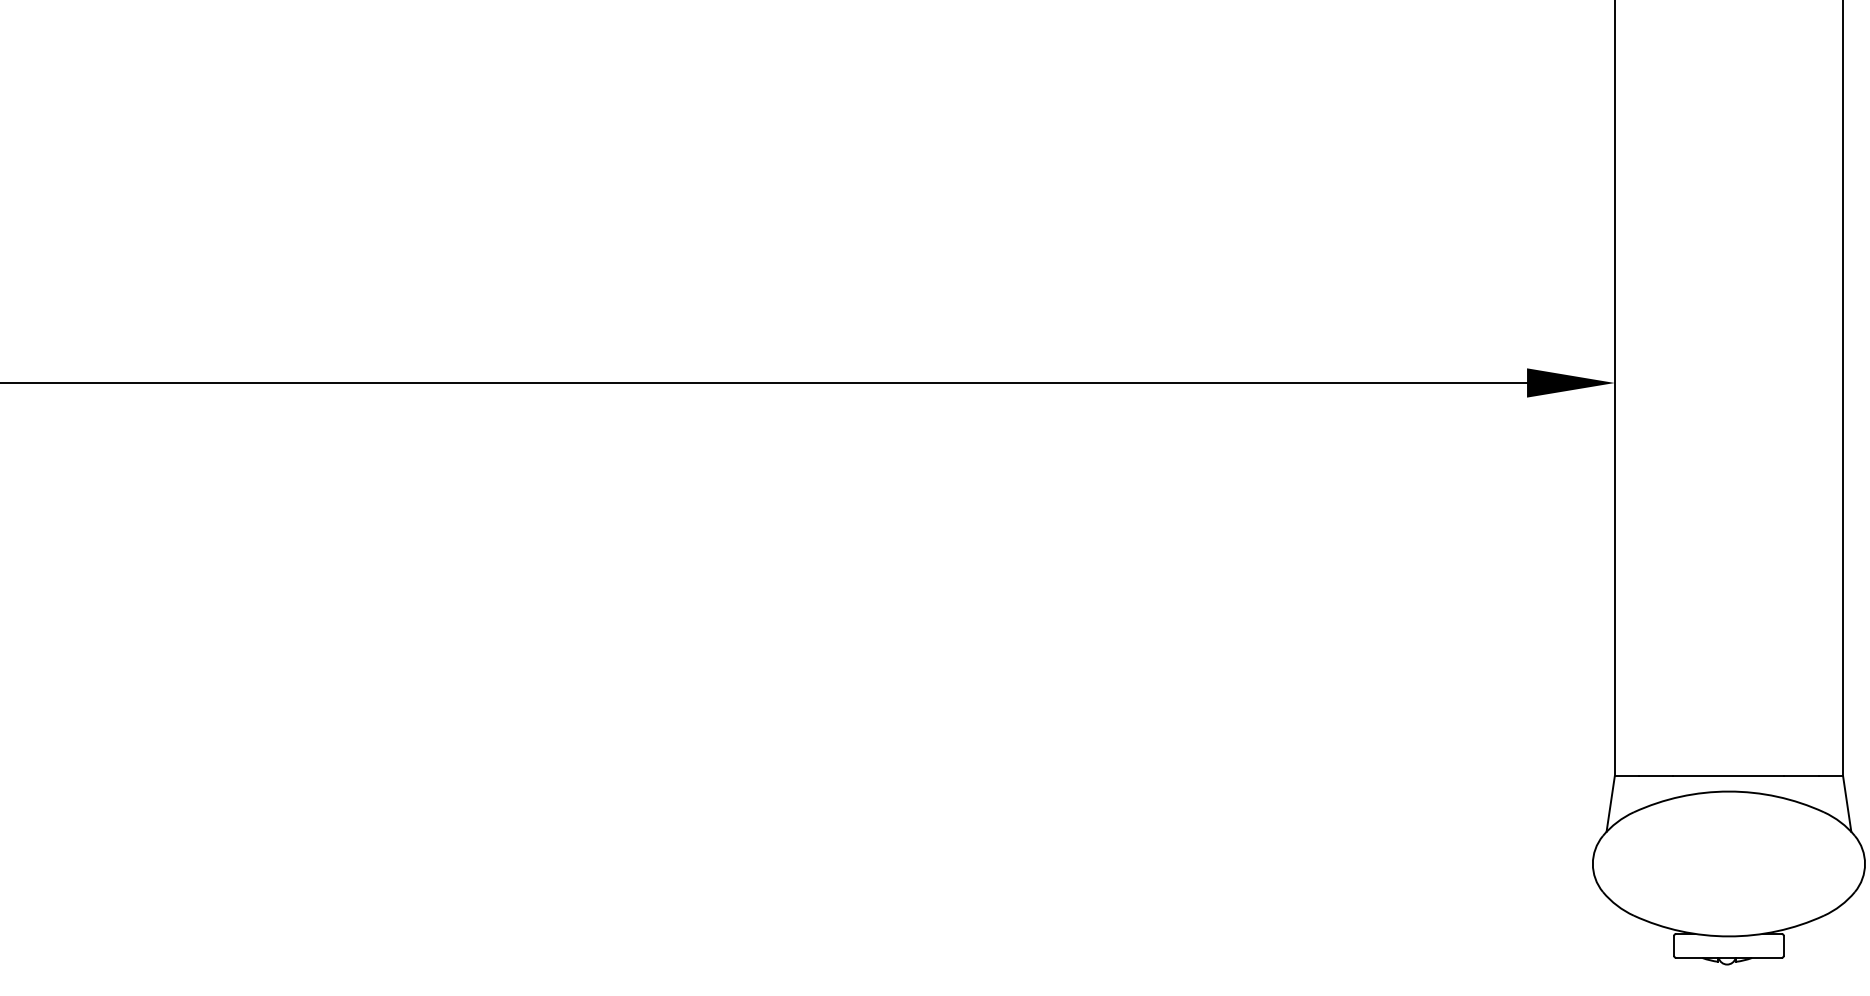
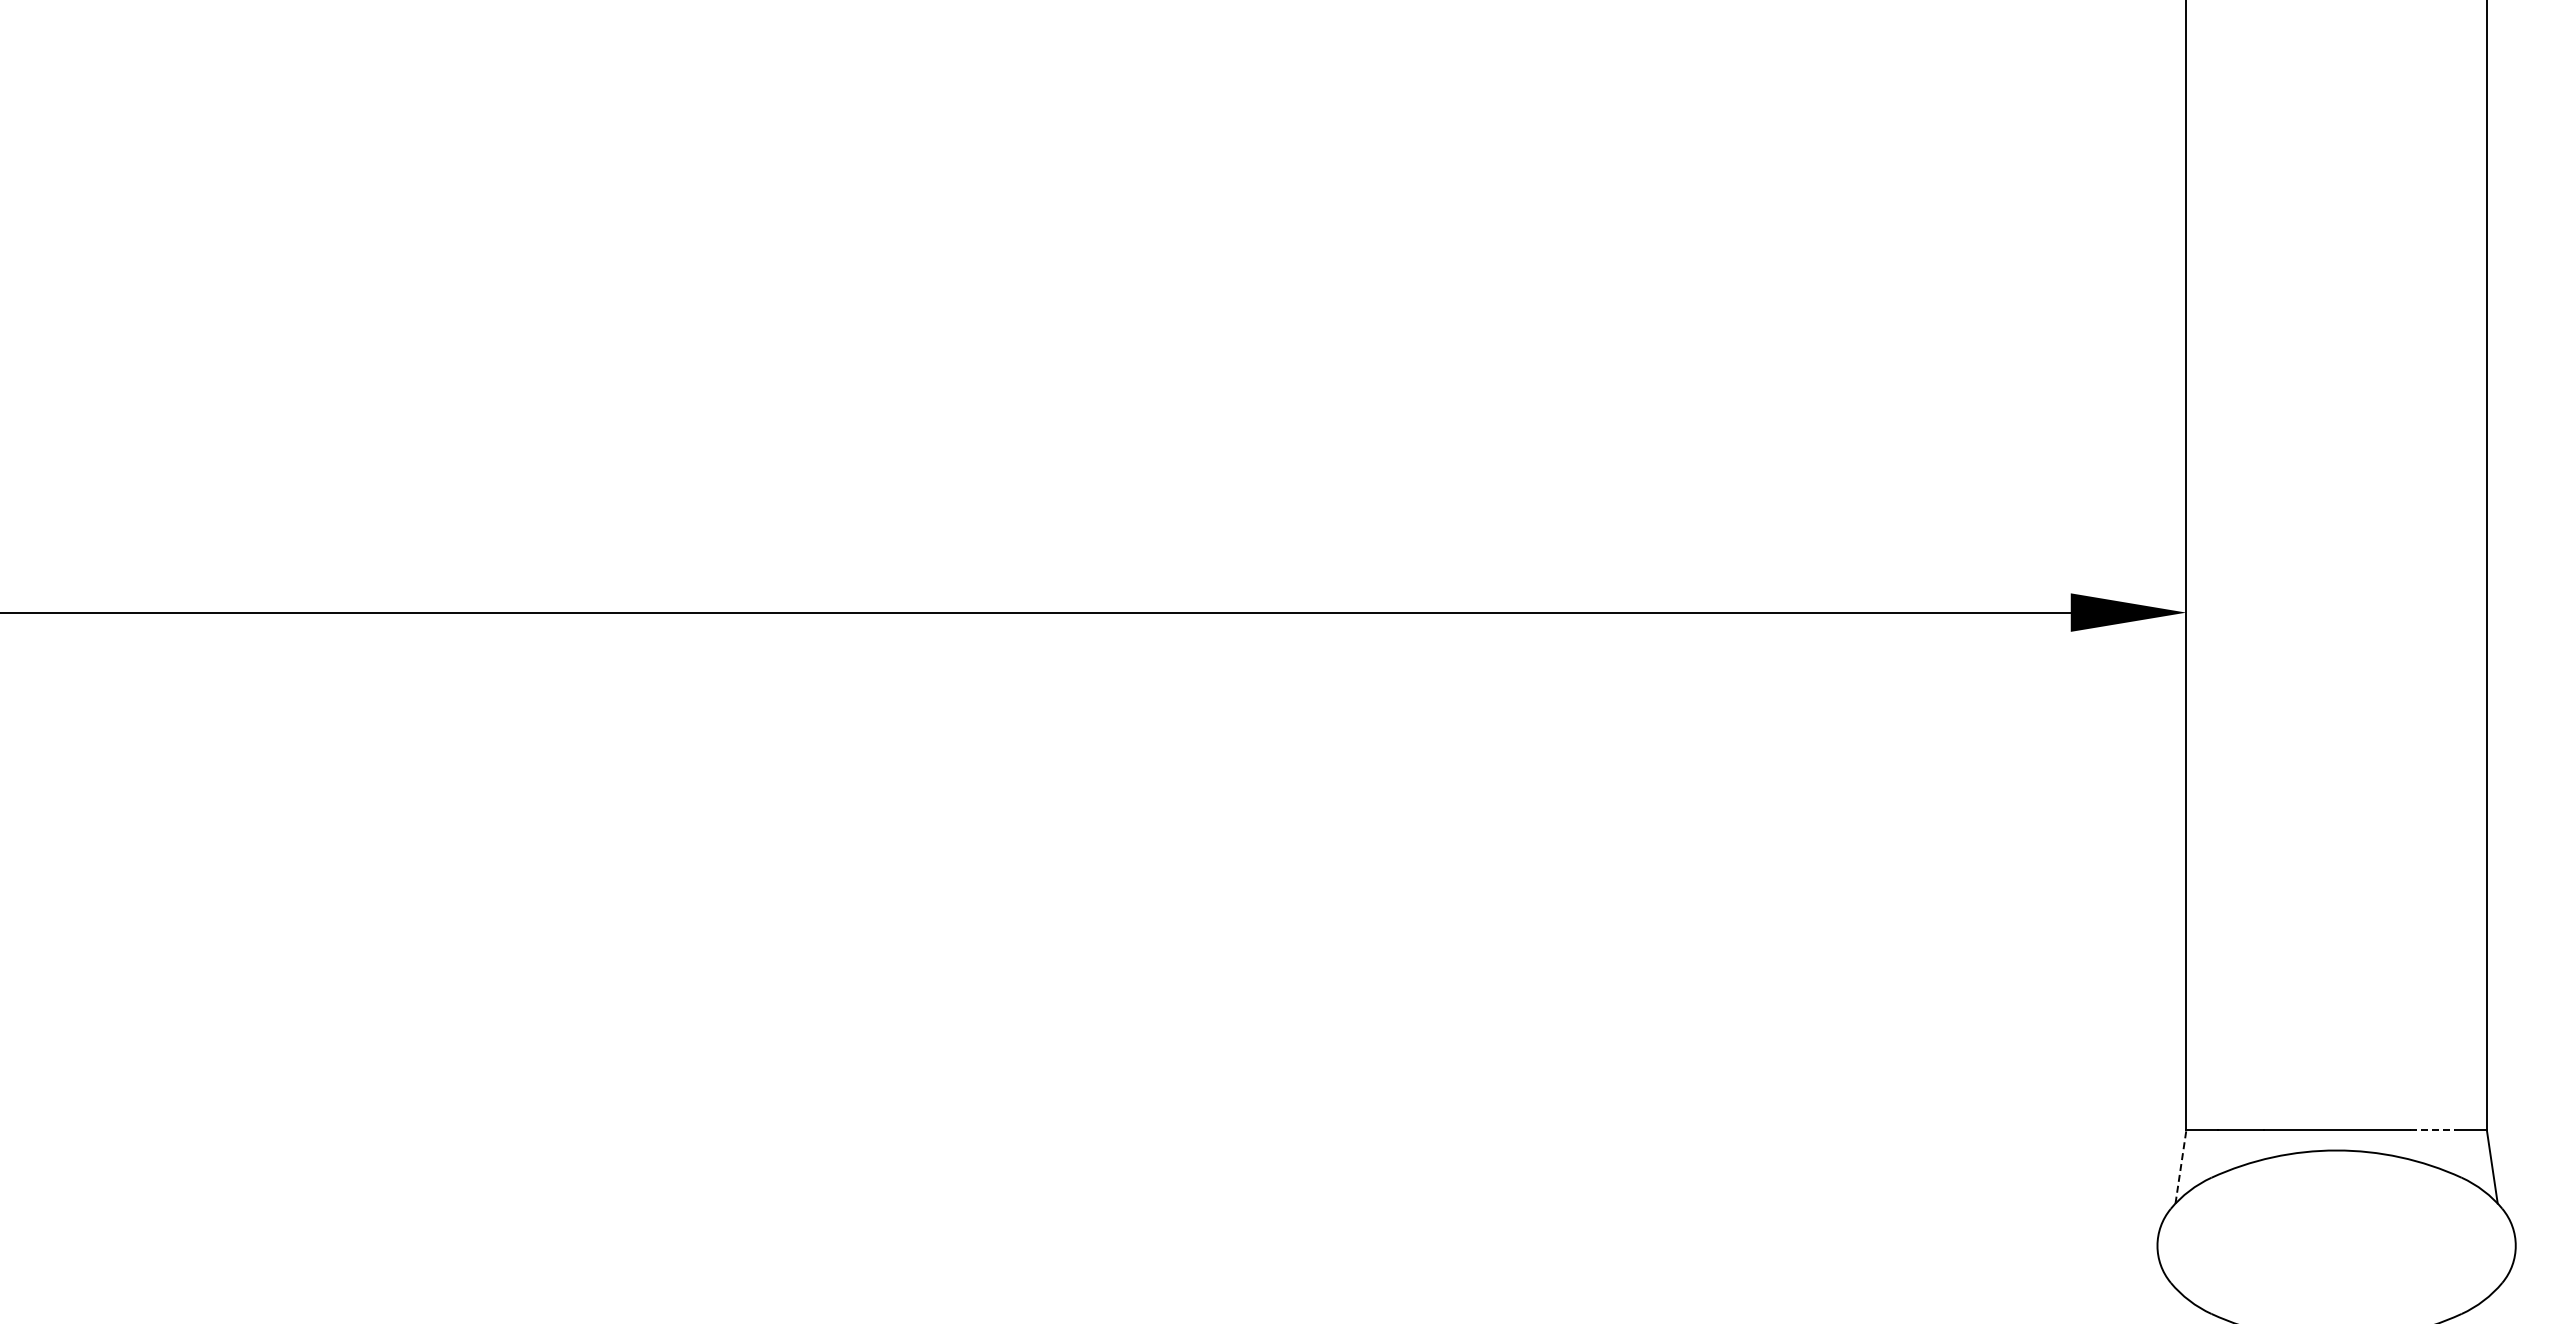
line: (1801, 776) -> (2432, 1130), solid -> dashed
line: (1611, 803) -> (2181, 1166), solid -> dashed

